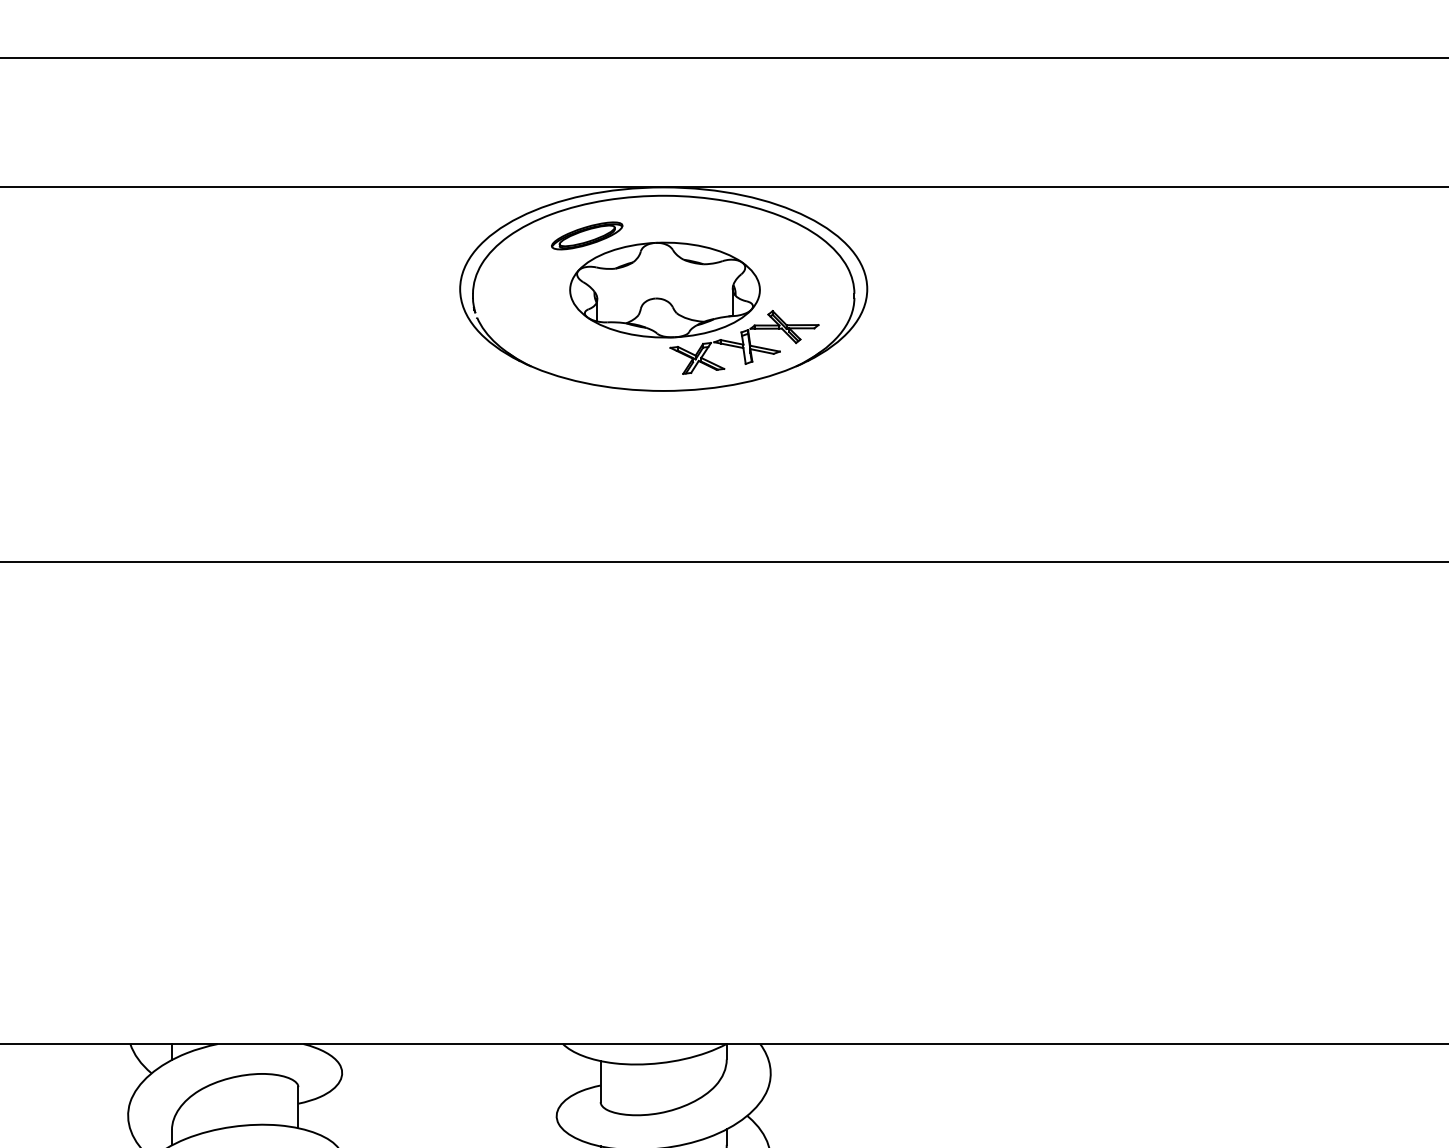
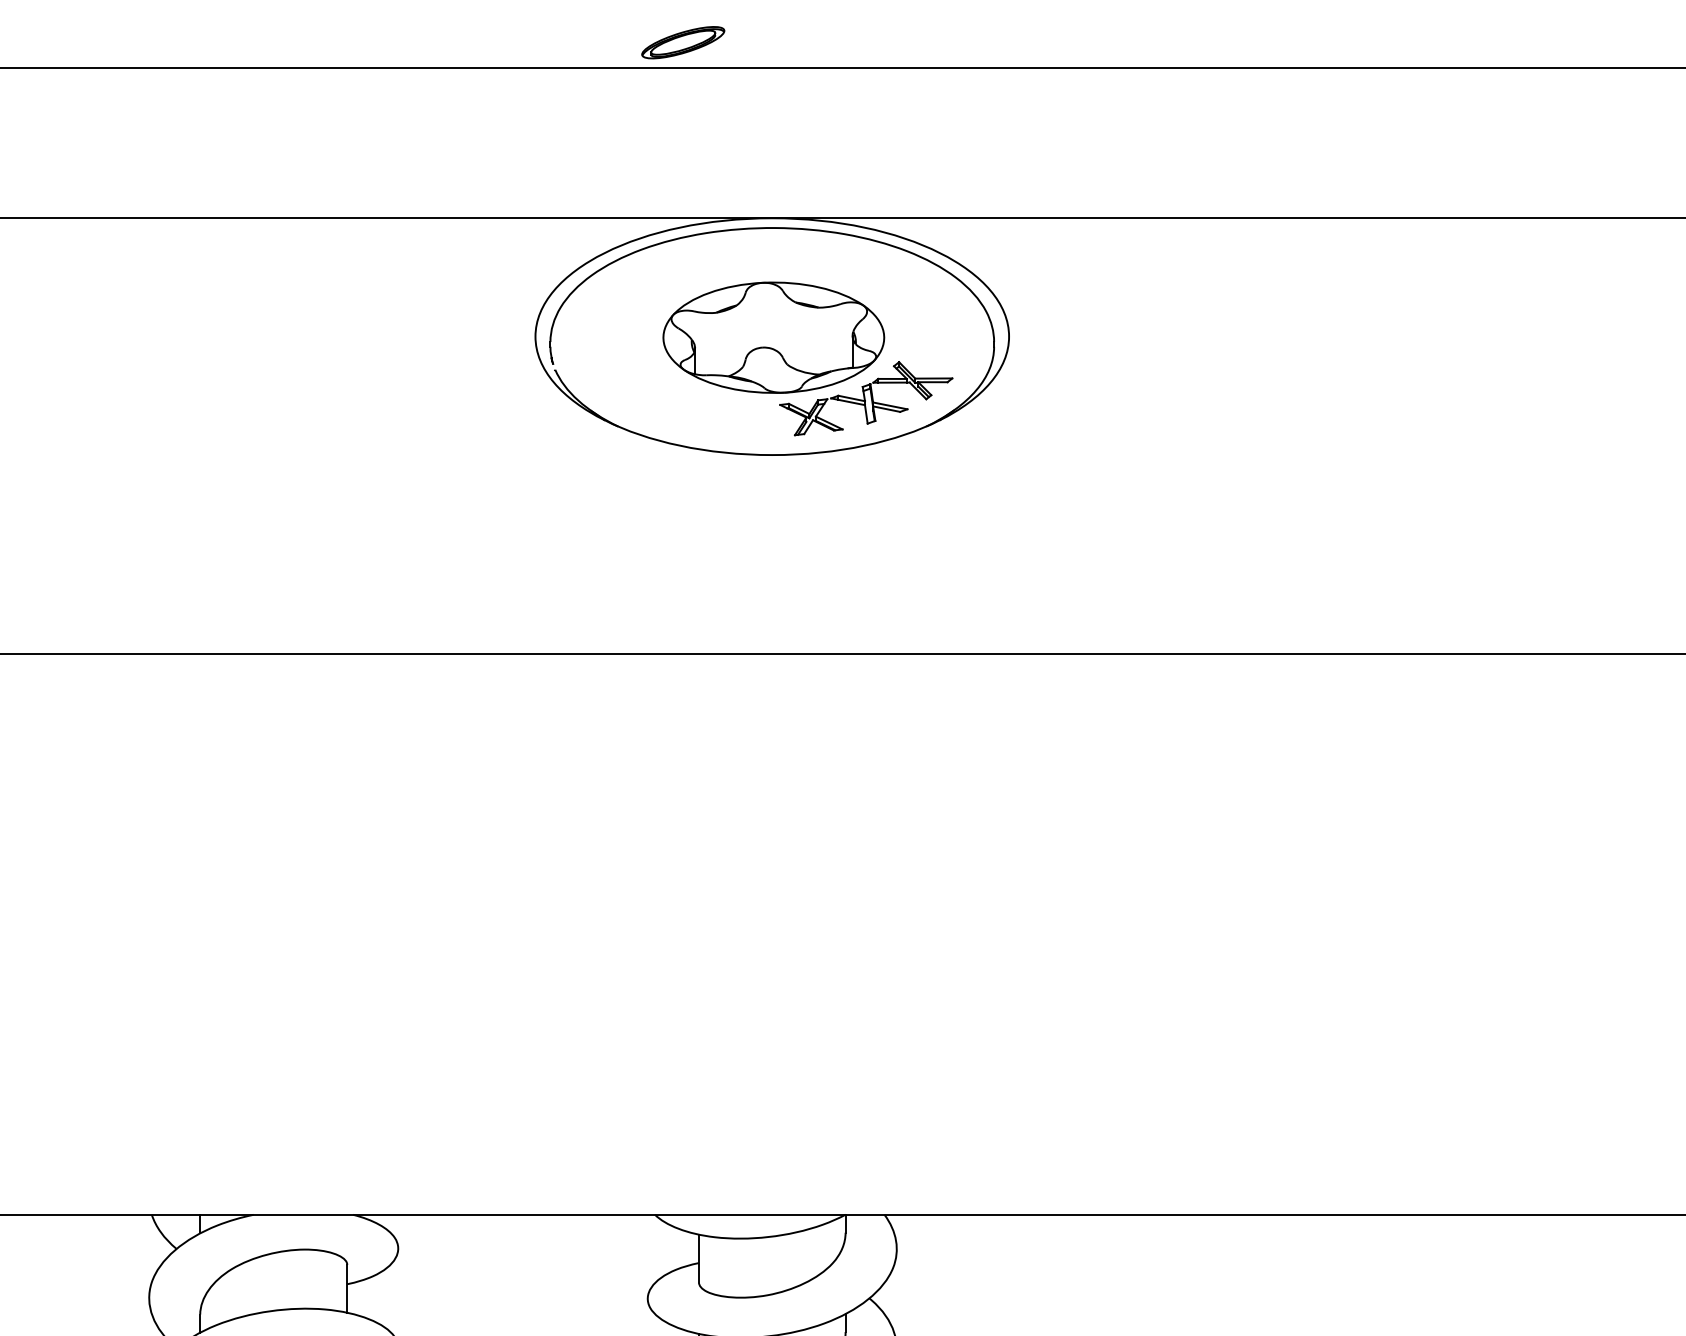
part: (587, 235) -> (683, 42), moved

